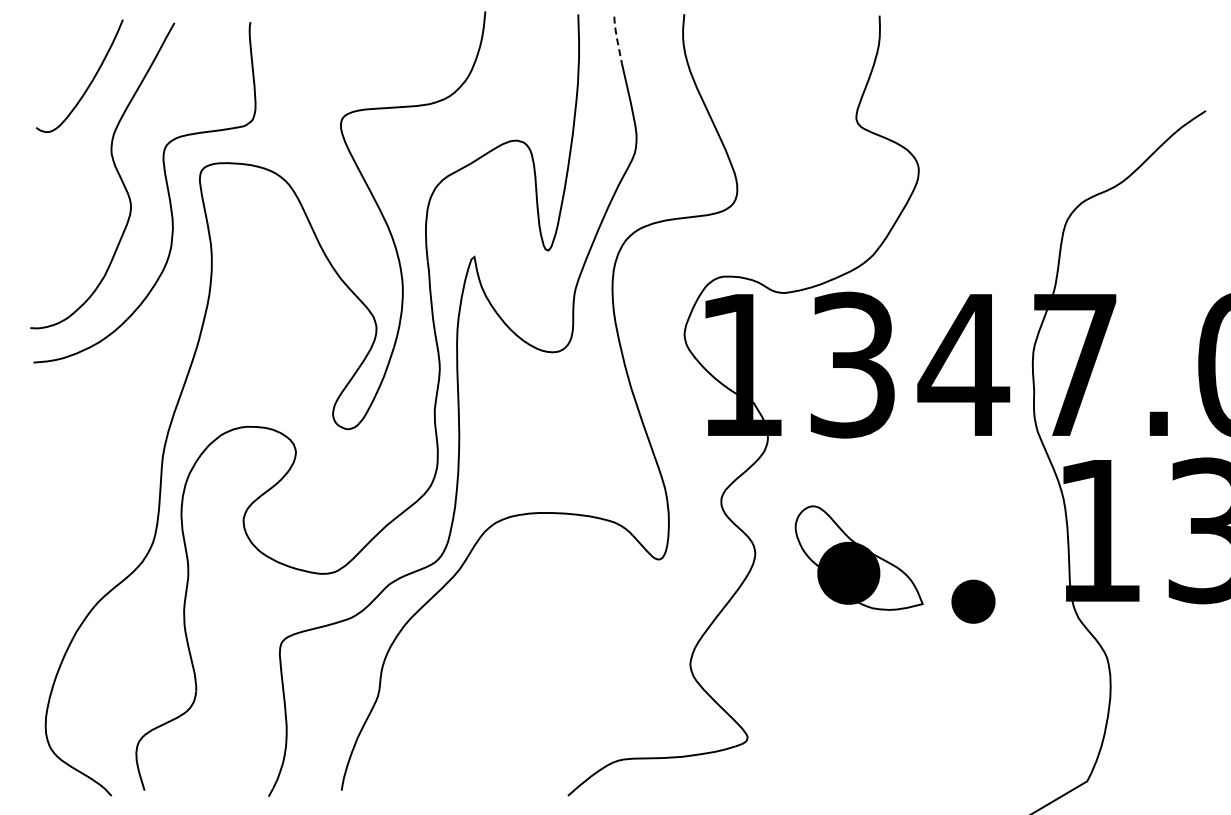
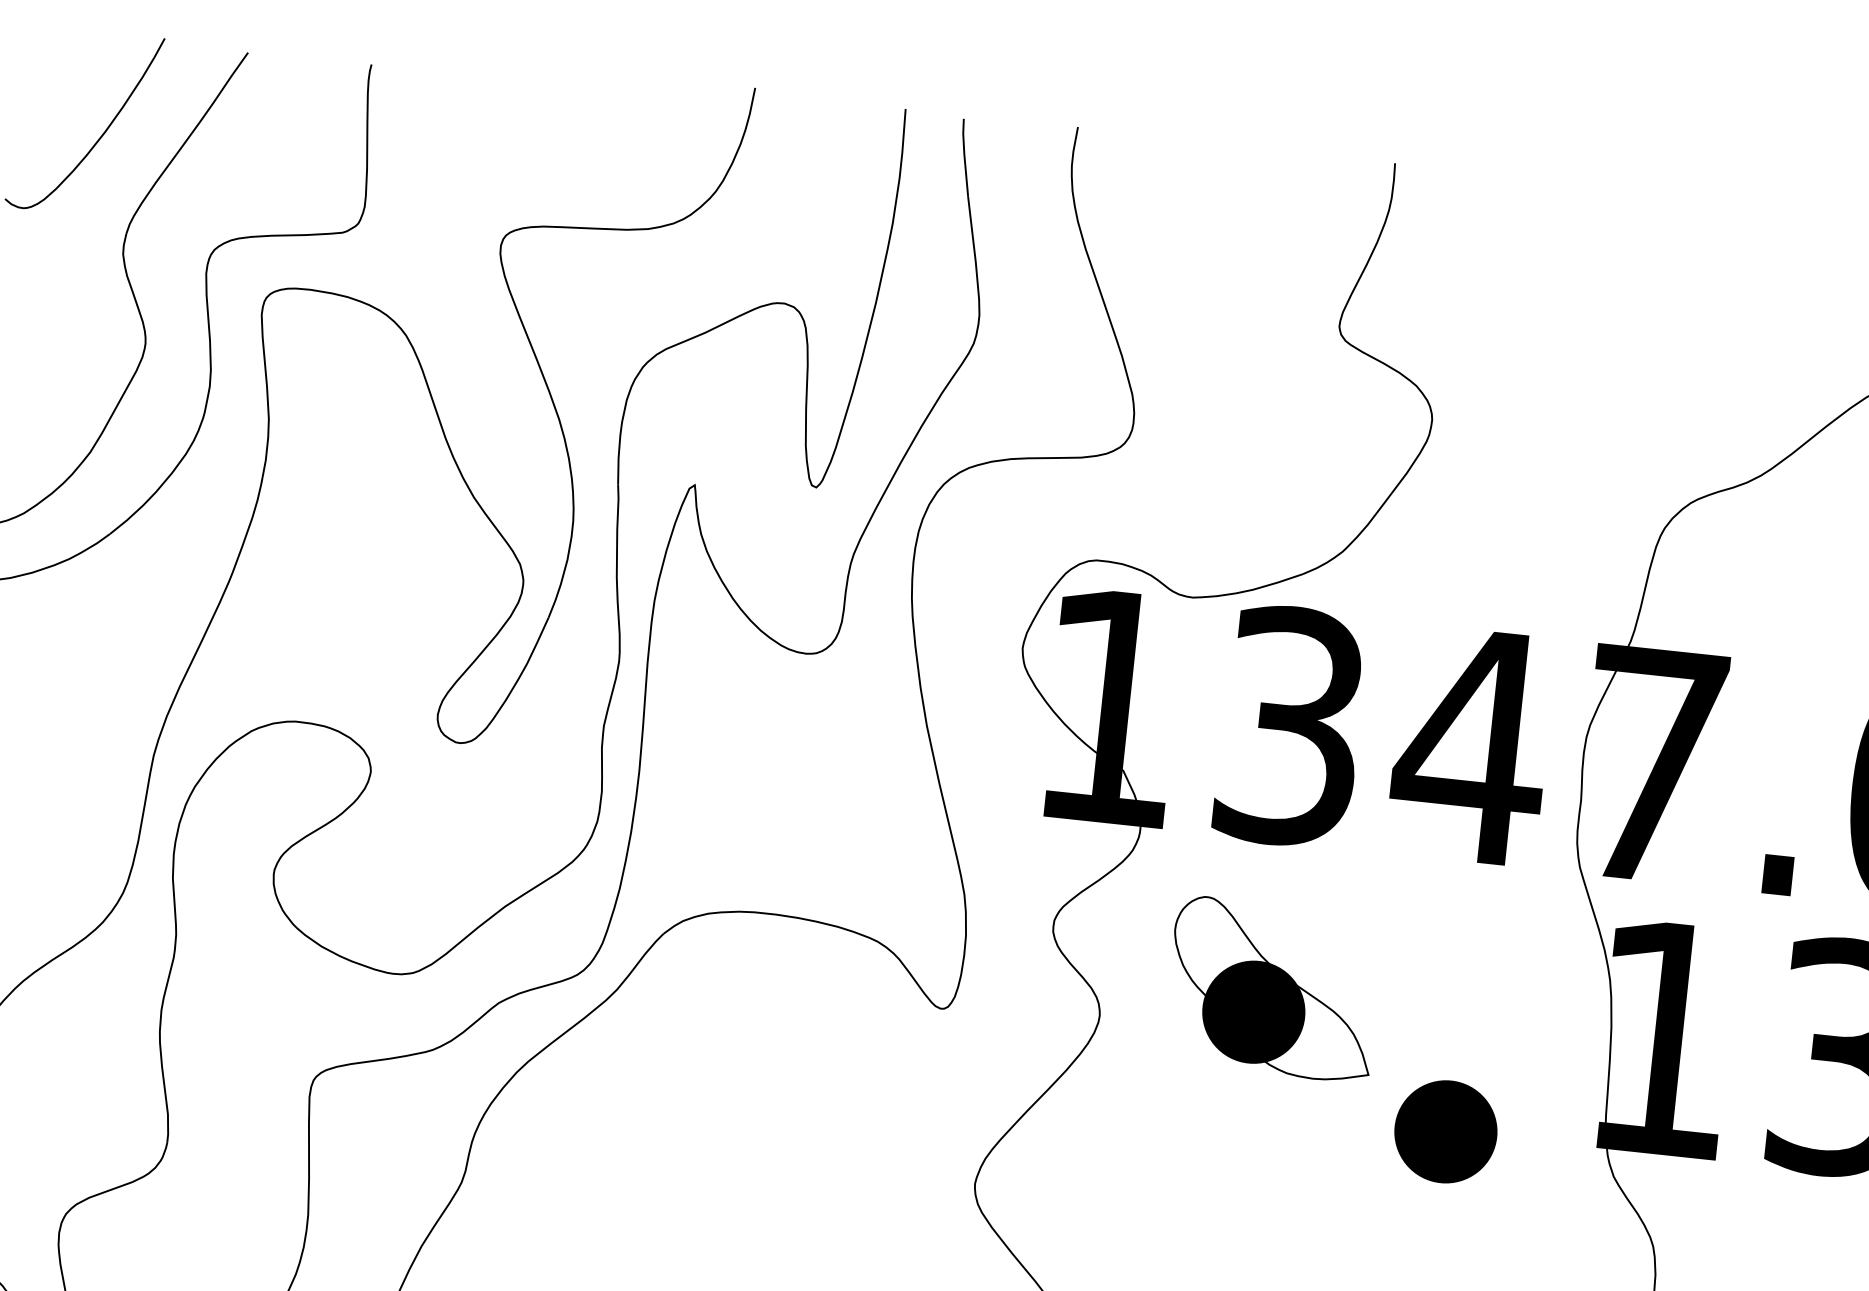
line: (617, 39) -> (965, 156), dashed -> solid
part: (858, 557) -> (1272, 988), moved
part: (973, 601) -> (1445, 1131), size x1.43

